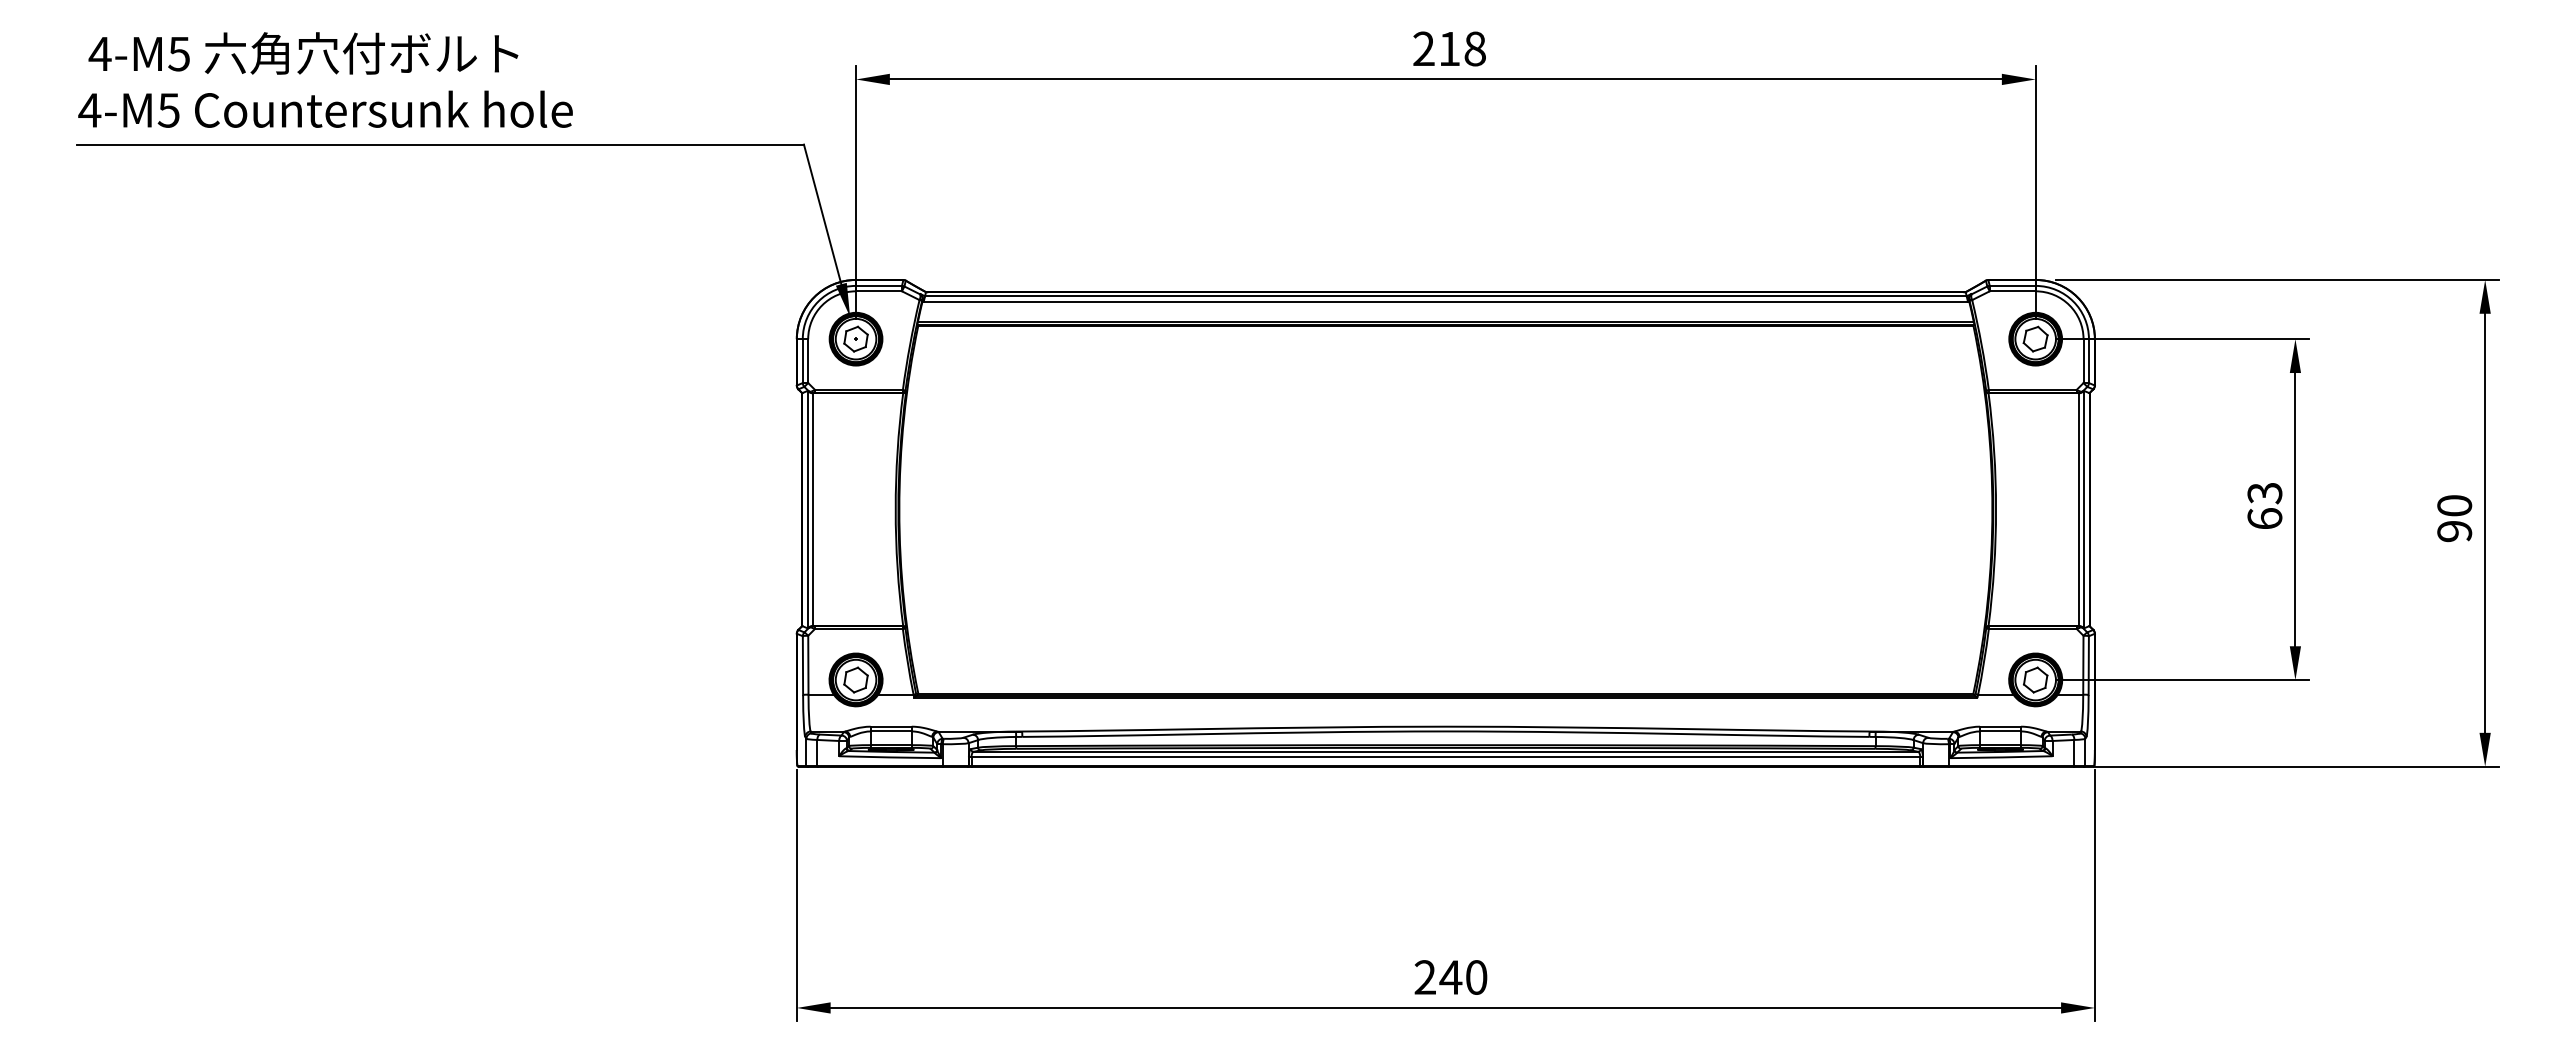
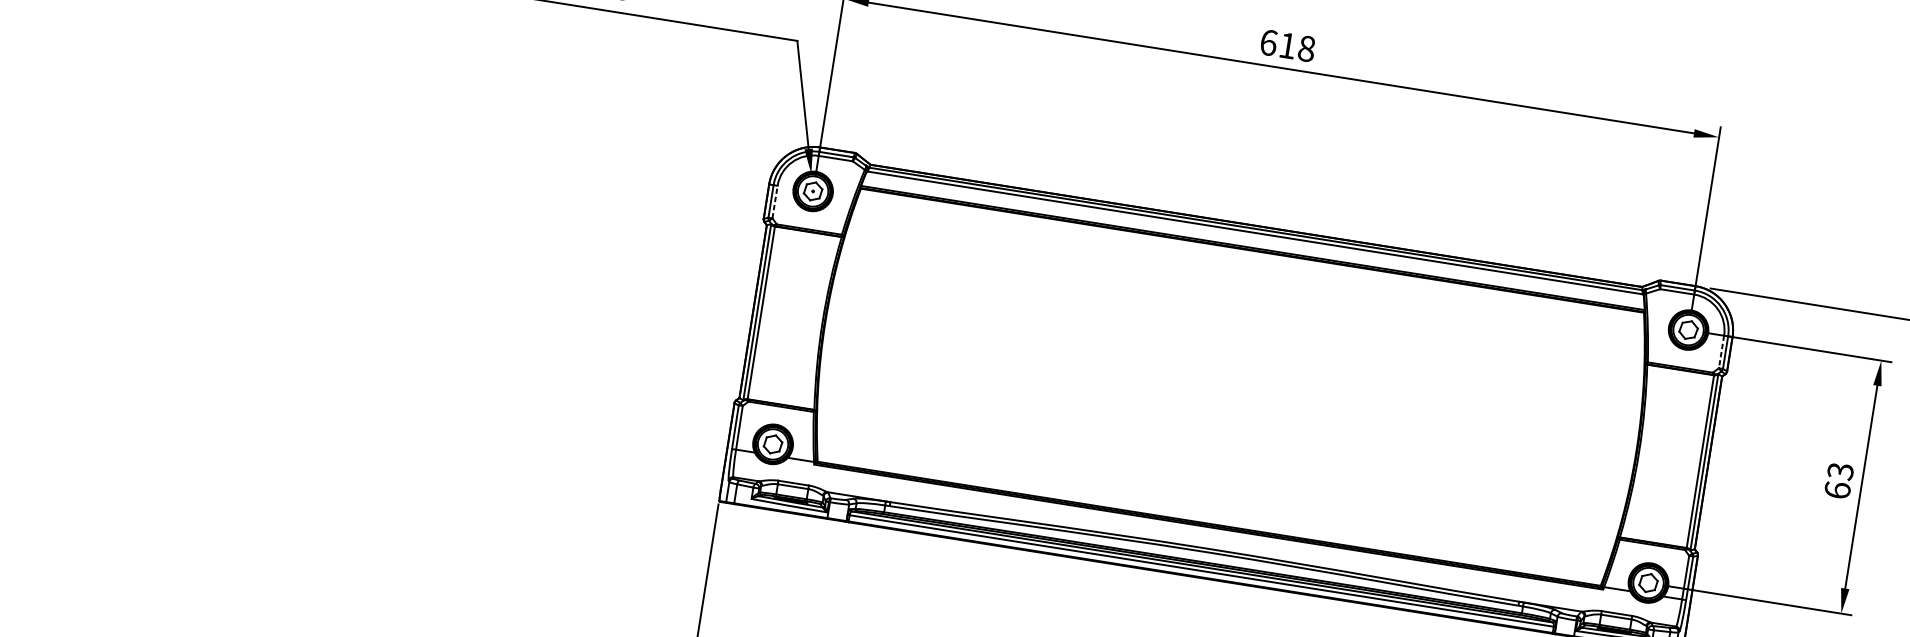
text: (1423, 48) -> (1268, 42), 218 -> 618
line: (808, 361) -> (775, 202), solid -> dashed
line: (2083, 361) -> (1721, 352), solid -> dashed

